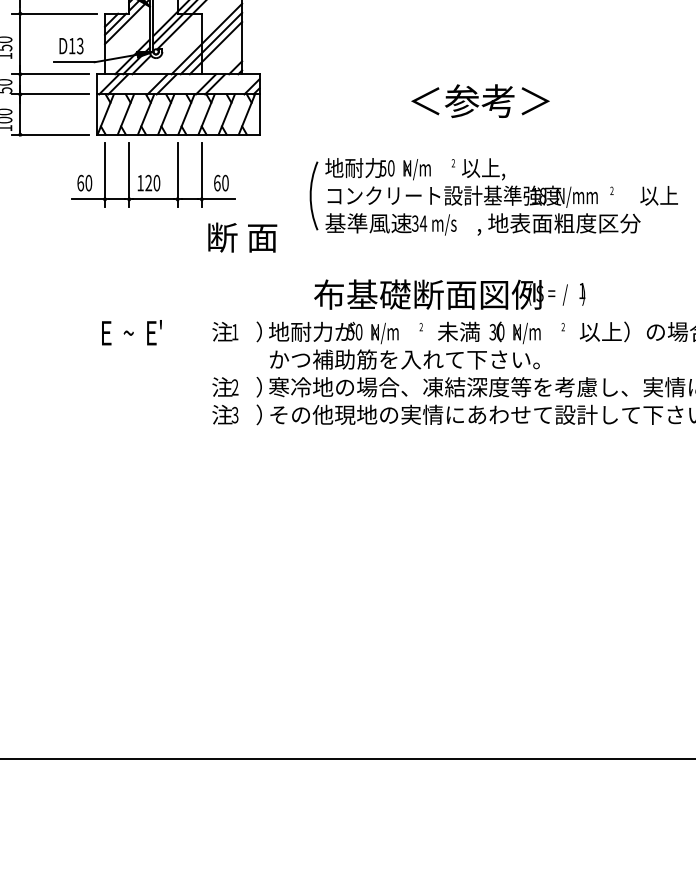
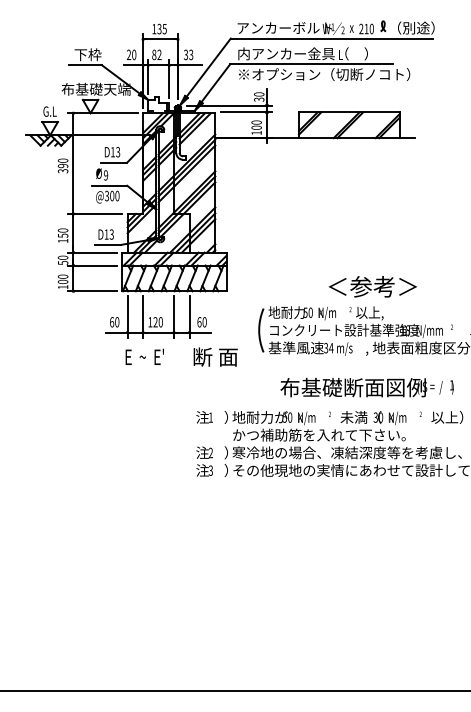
text: (479, 100) -> (372, 286), moved
text: (448, 294) -> (366, 387), moved
text: (131, 332) -> (144, 356), moved

